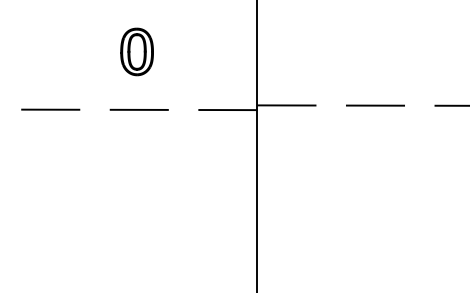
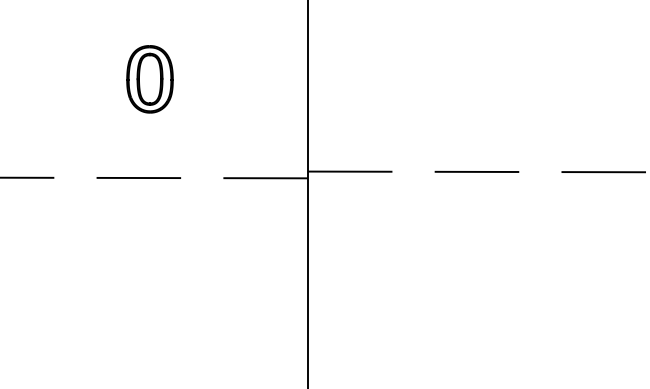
part: (136, 51) -> (149, 78), moved

